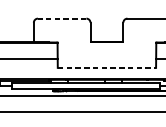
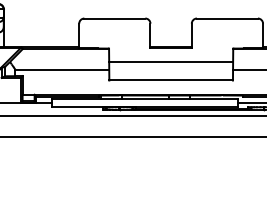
line: (61, 18) -> (114, 18), dashed -> solid
line: (107, 52) -> (171, 61), added
line: (107, 67) -> (171, 80), dashed -> solid

